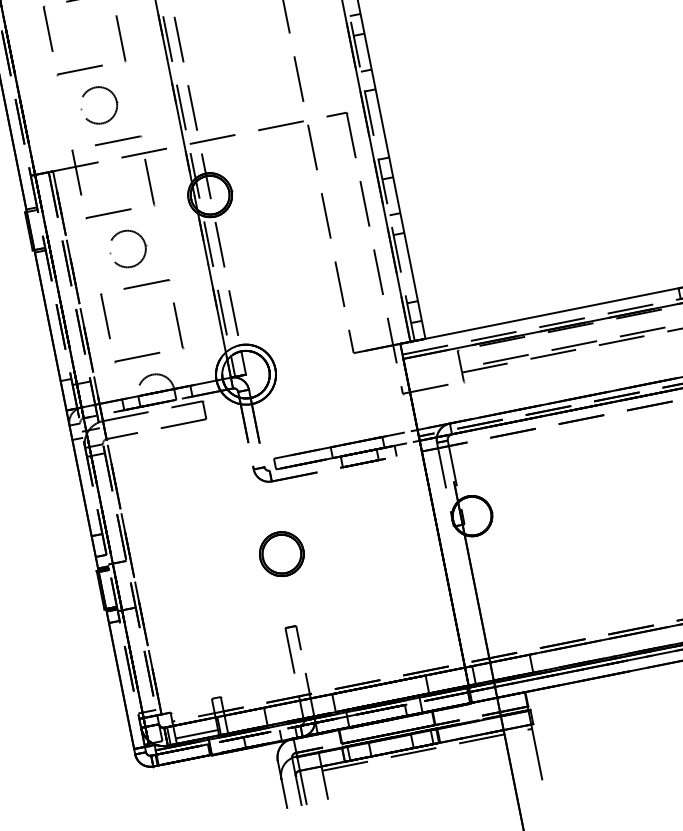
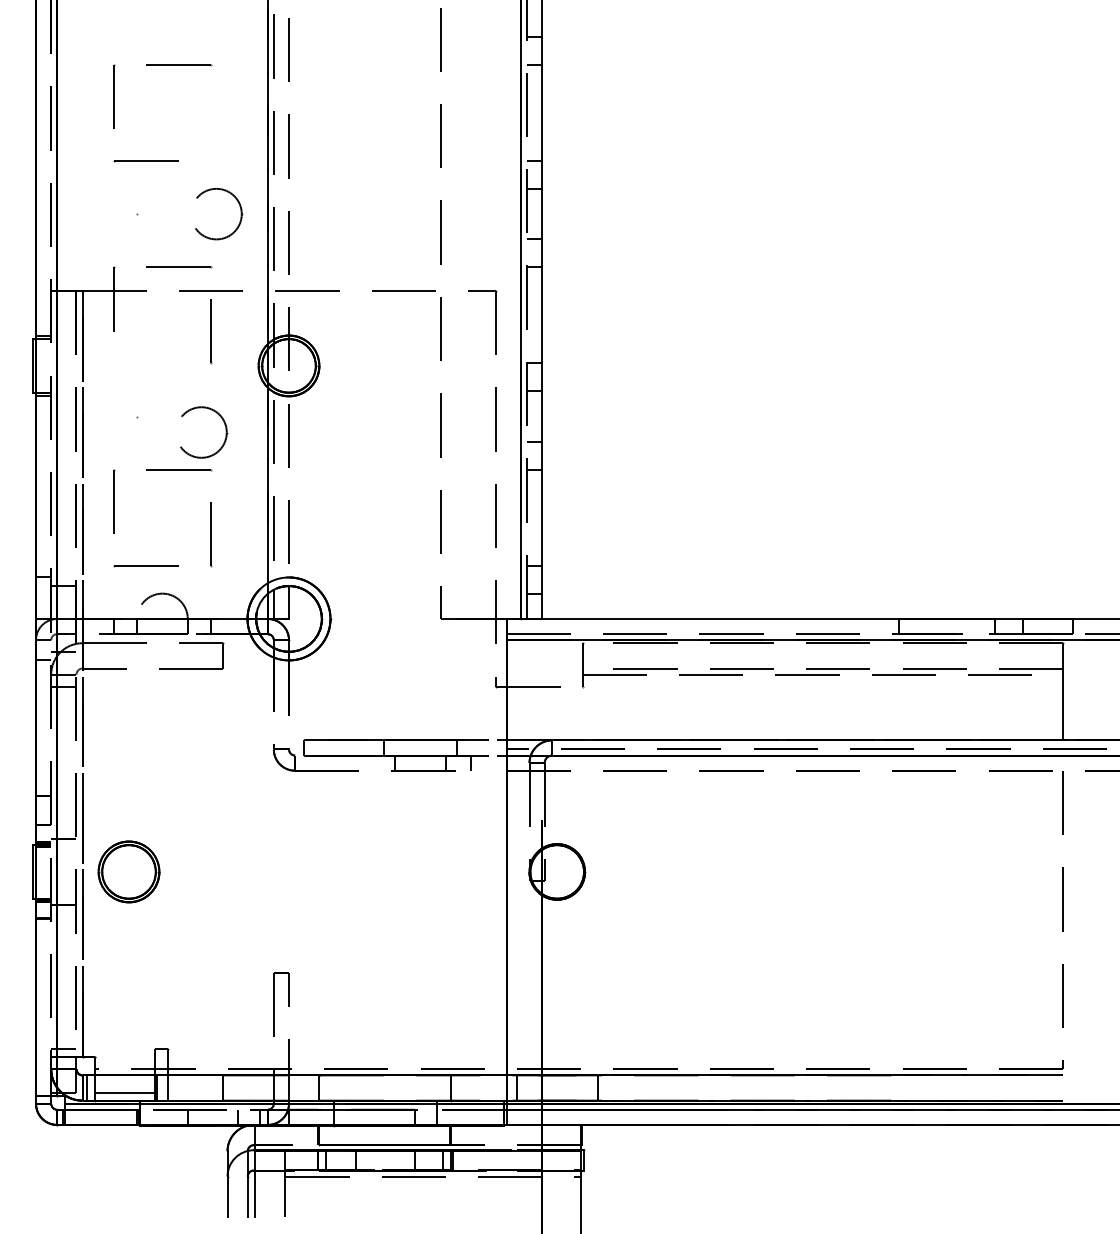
line: (121, 38) -> (211, 129), removed
part: (115, 101) -> (240, 213), moved
line: (107, 213) -> (145, 363), removed
part: (144, 245) -> (225, 432), moved
part: (281, 553) -> (128, 871), moved

